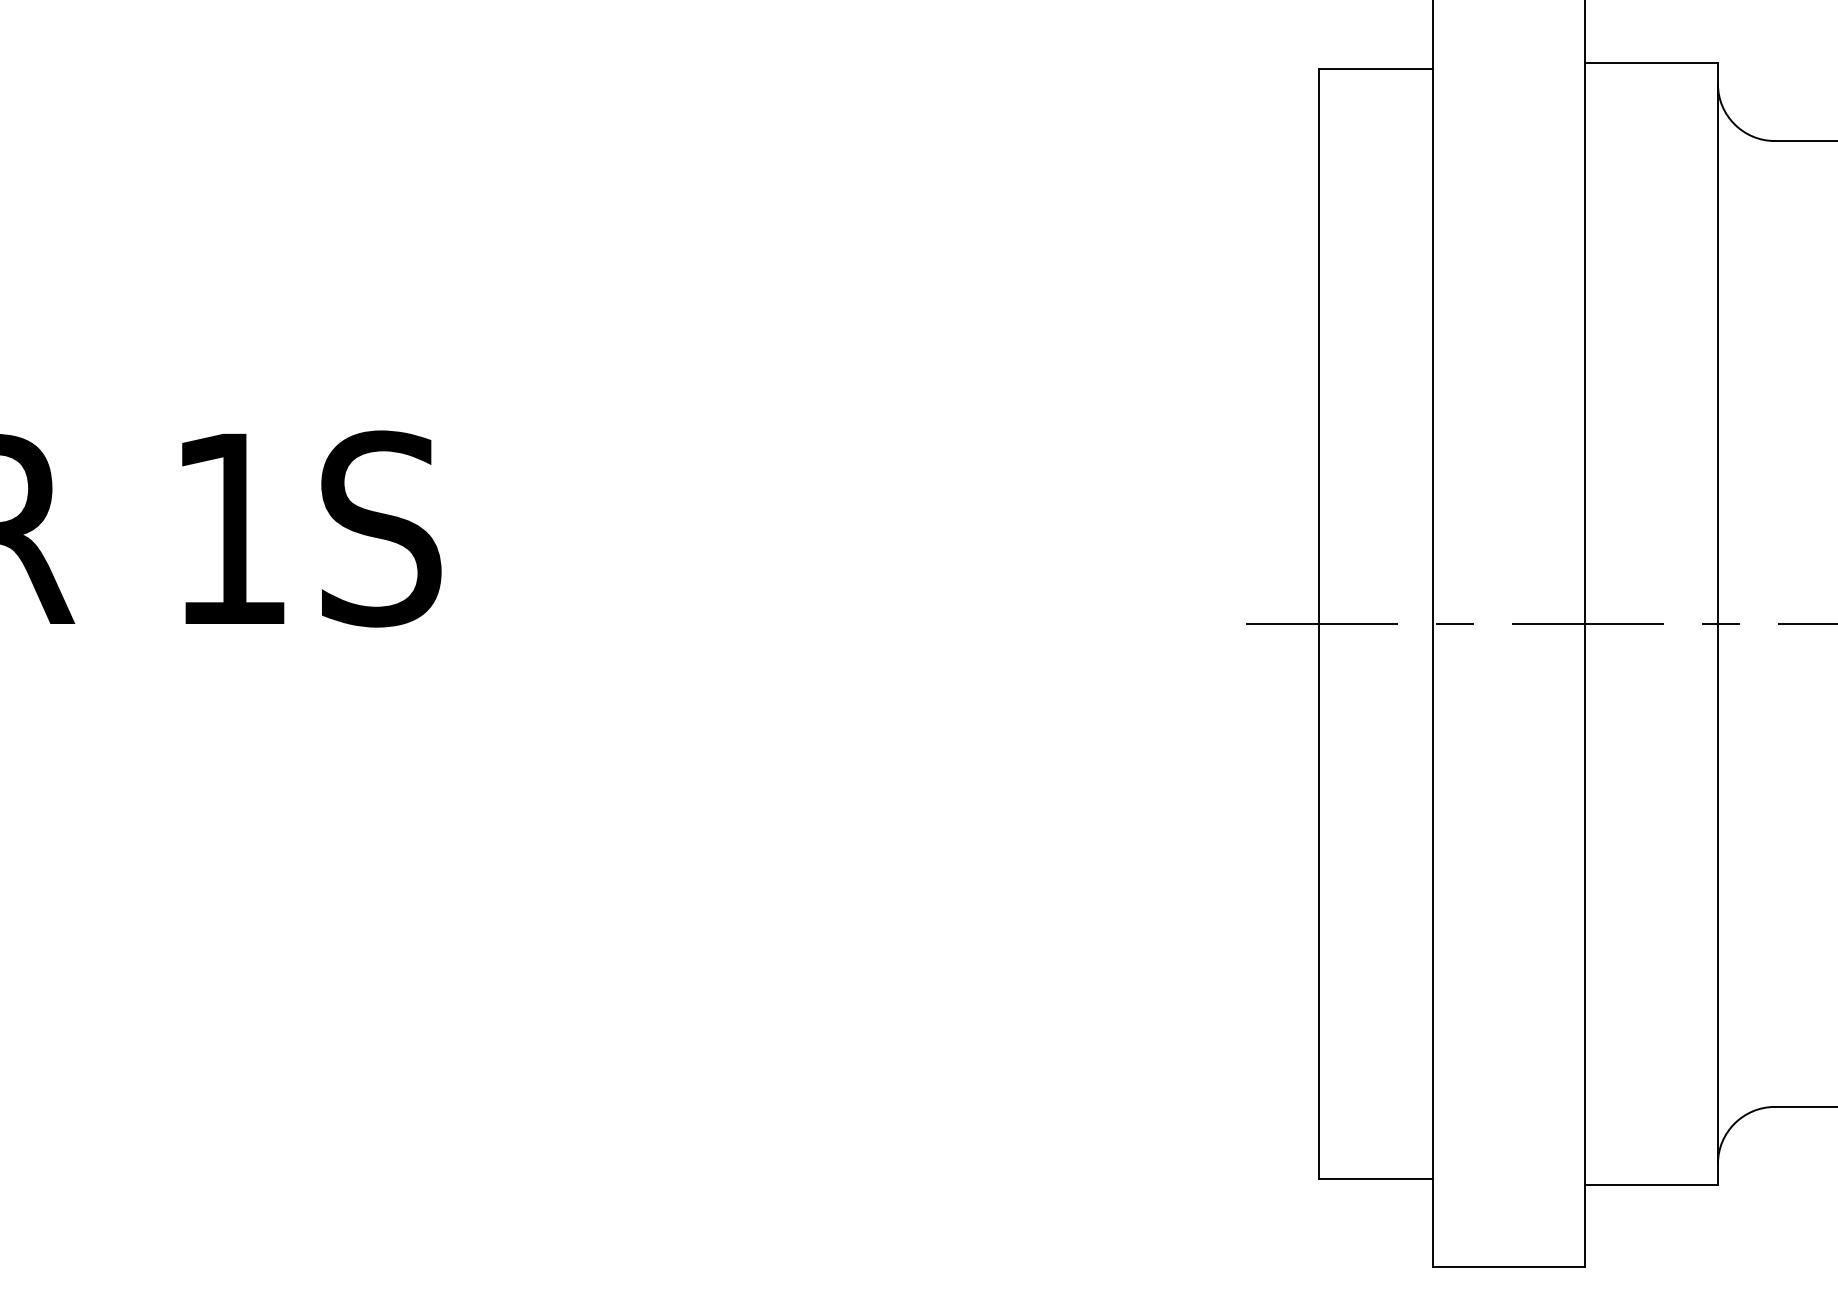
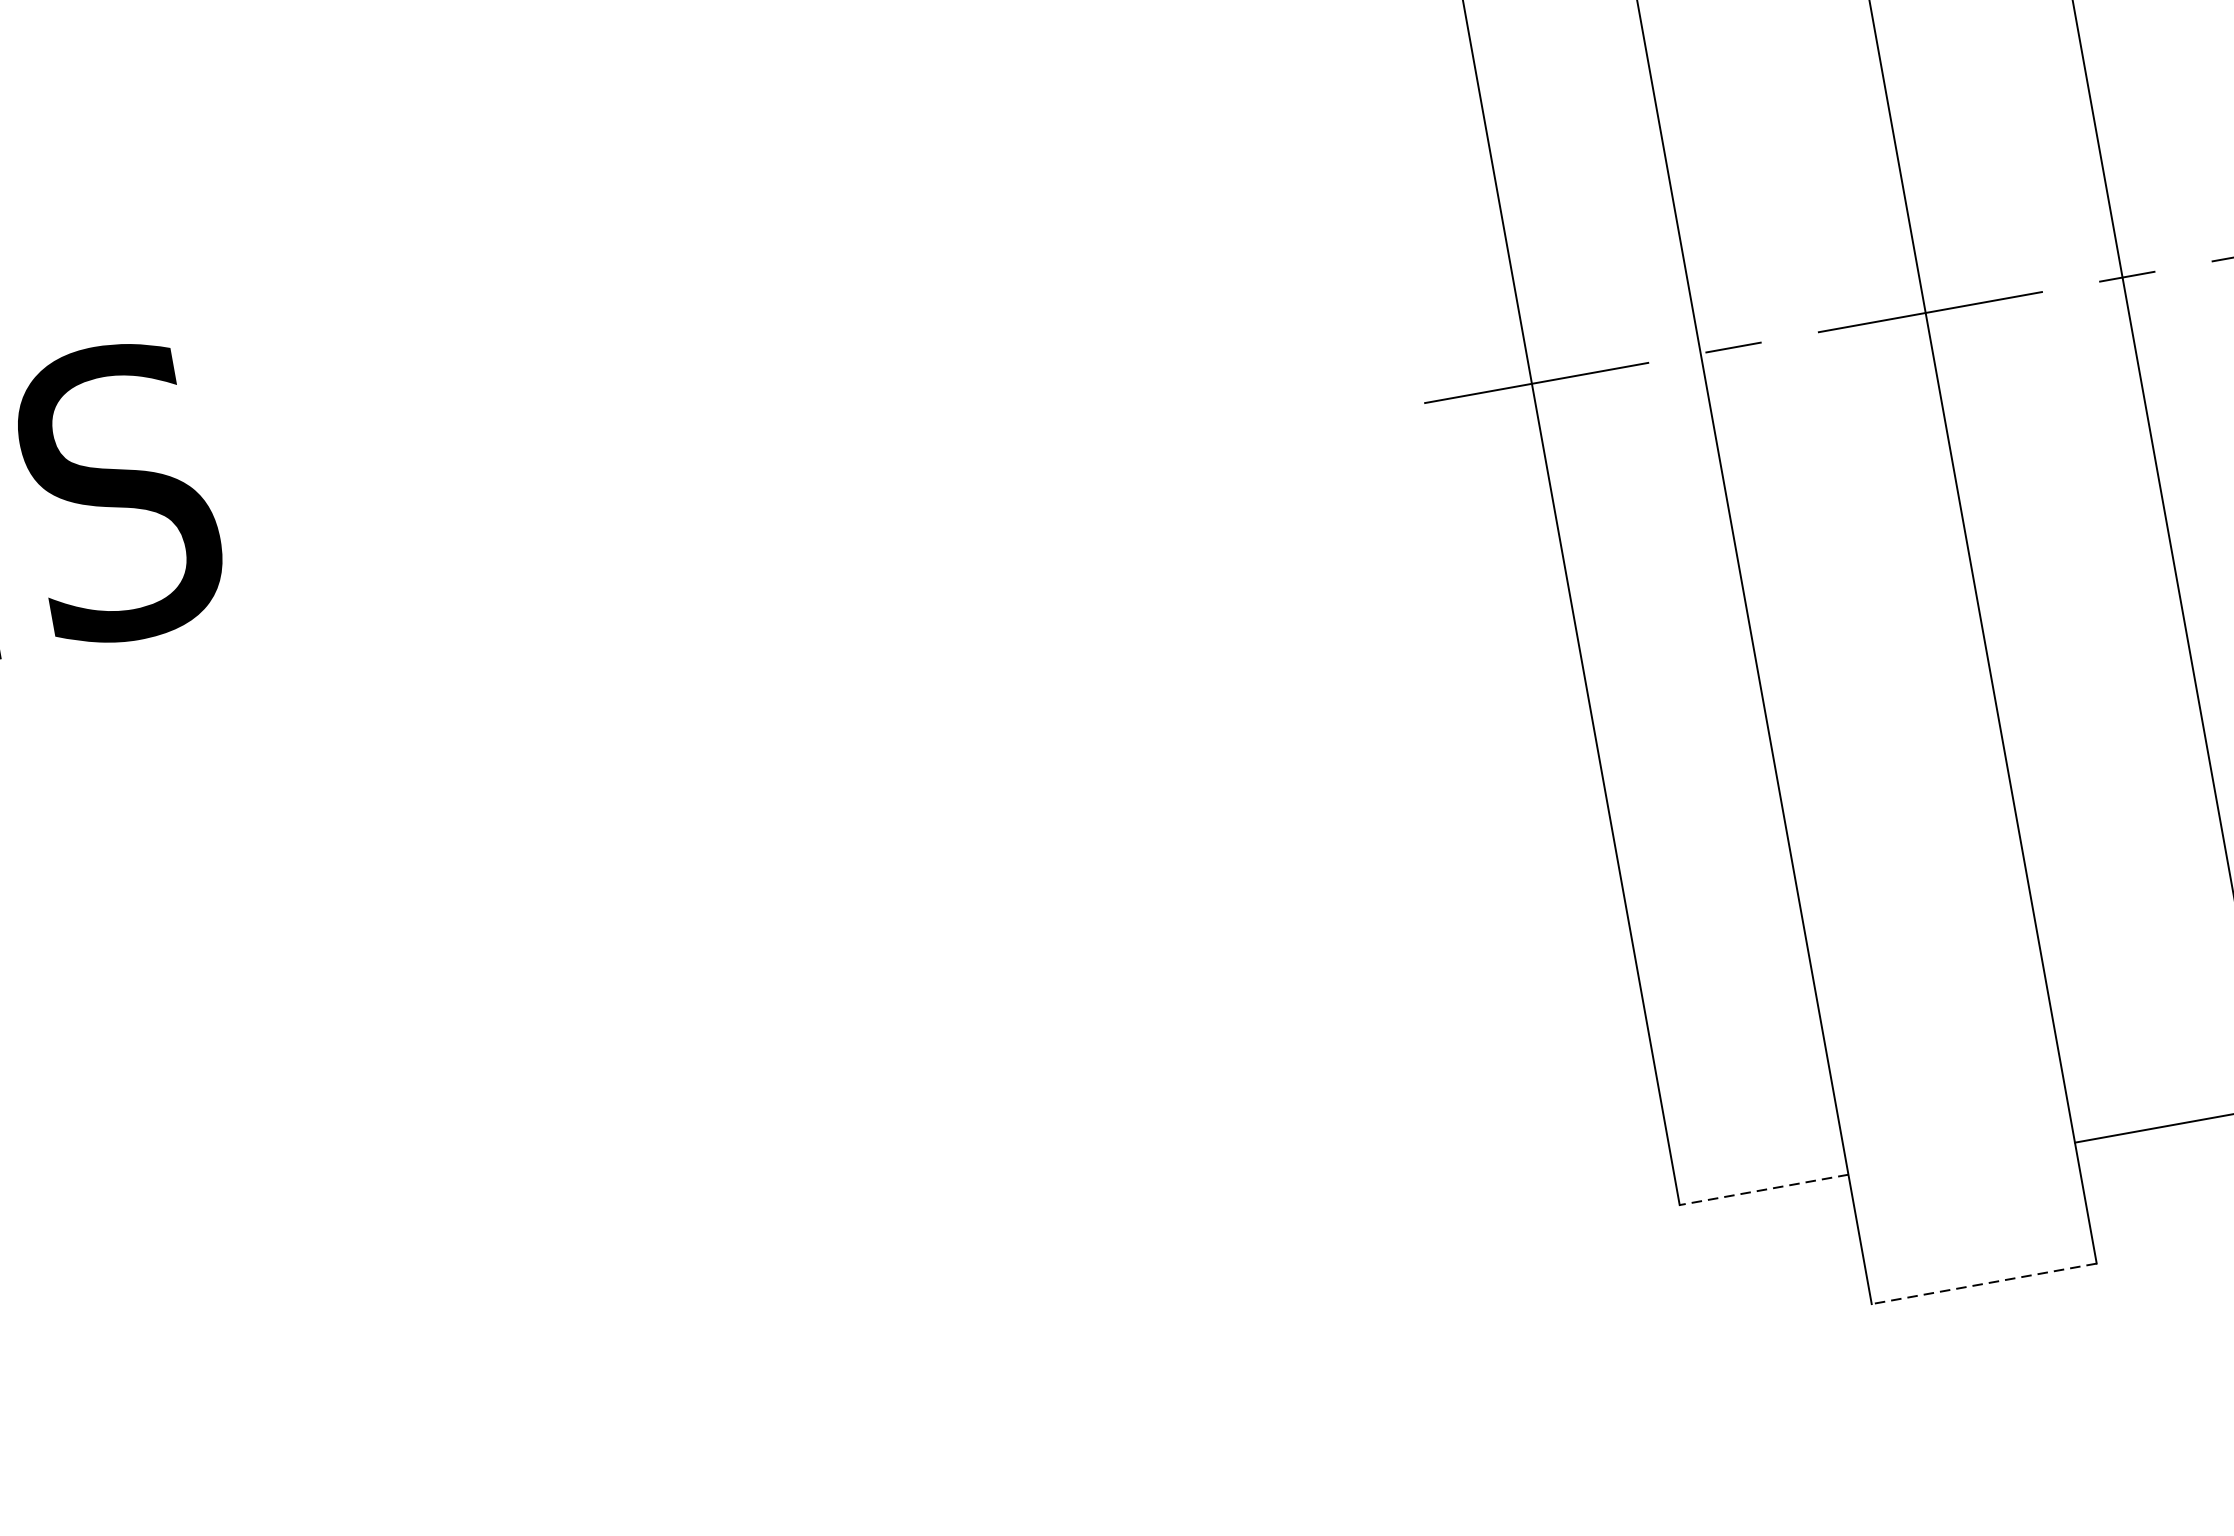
line: (1375, 1179) -> (1763, 1190), solid -> dashed
line: (1508, 1266) -> (1983, 1283), solid -> dashed

